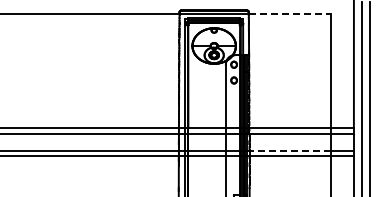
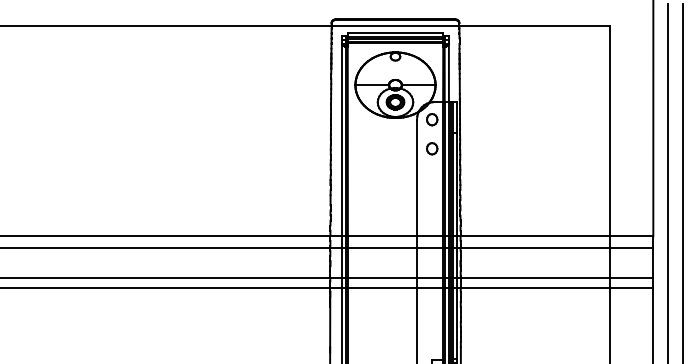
line: (289, 14) -> (534, 26), dashed -> solid
line: (290, 150) -> (536, 277), dashed -> solid

